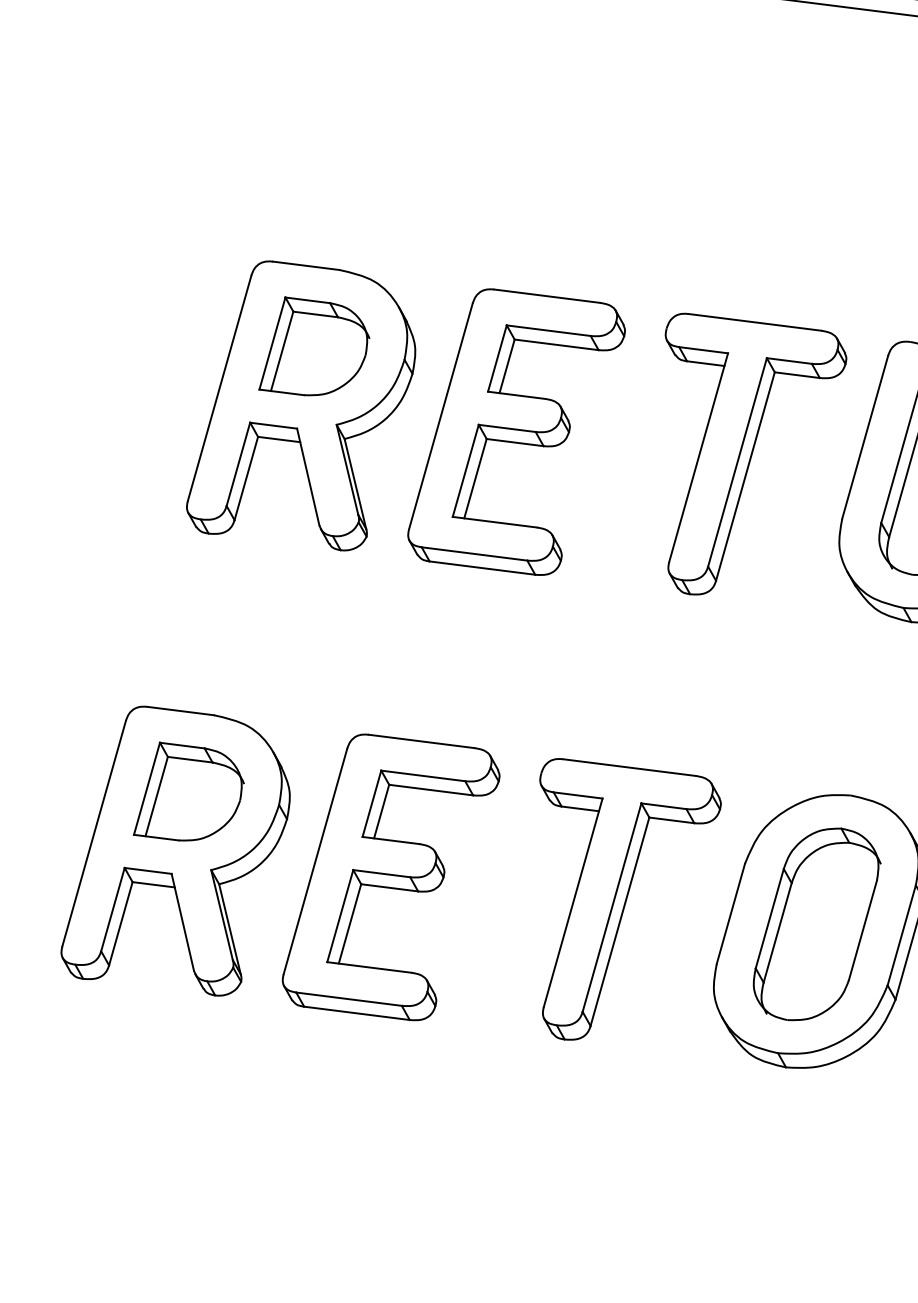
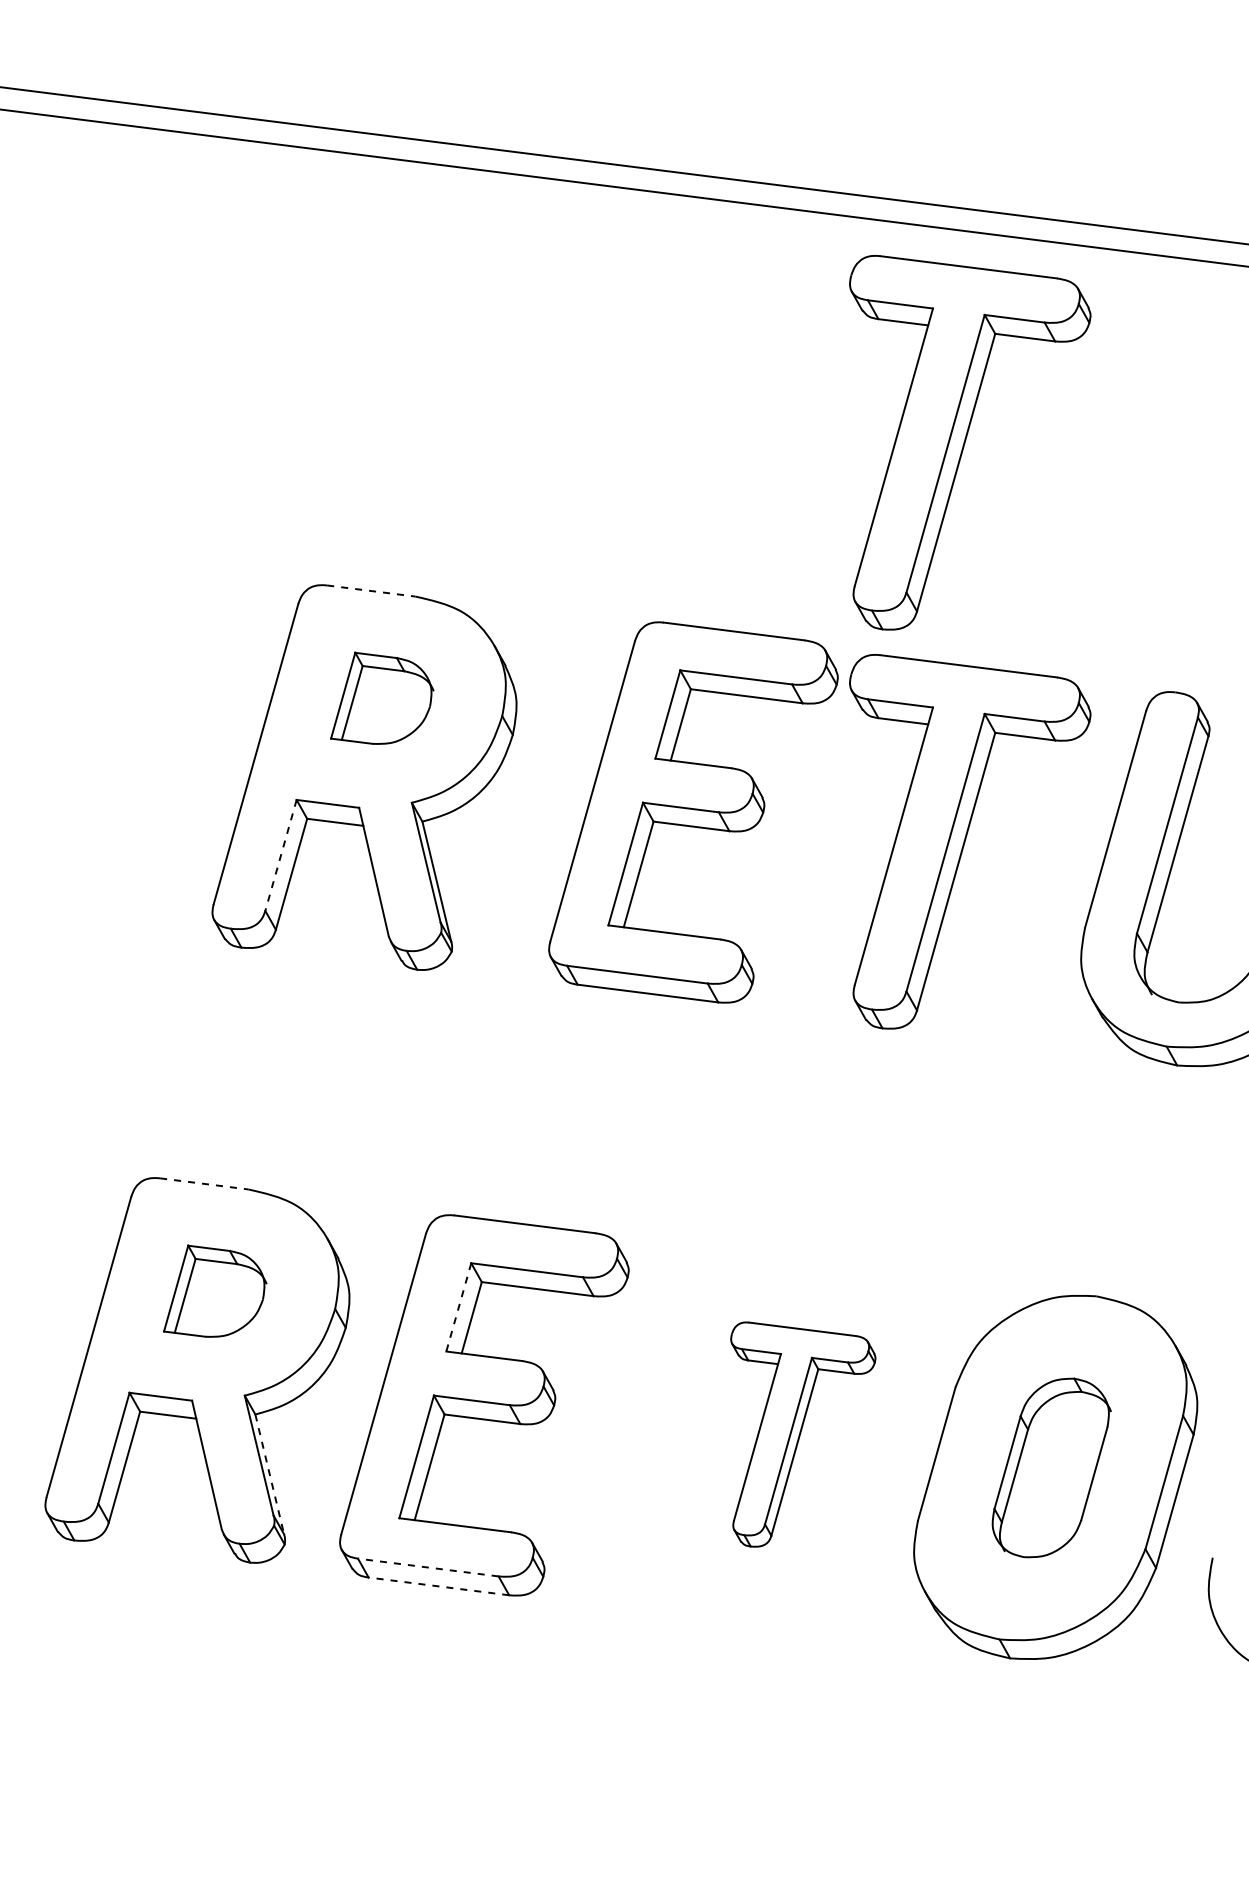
part: (756, 154) -> (970, 442), added
line: (306, 266) -> (371, 591), solid -> dashed
part: (314, 346) -> (382, 698), size x0.7
part: (516, 432) -> (693, 812), moved
line: (238, 464) -> (281, 855), solid -> dashed
line: (180, 710) -> (204, 1183), solid -> dashed
part: (189, 791) -> (215, 1291), size x0.7
line: (371, 803) -> (458, 1307), solid -> dashed
part: (630, 899) -> (803, 1434), size x0.6
part: (817, 924) -> (1051, 1467), size x0.7
line: (229, 929) -> (269, 1474), solid -> dashed
line: (349, 999) -> (428, 1567), solid -> dashed
line: (356, 1013) -> (438, 1586), solid -> dashed

